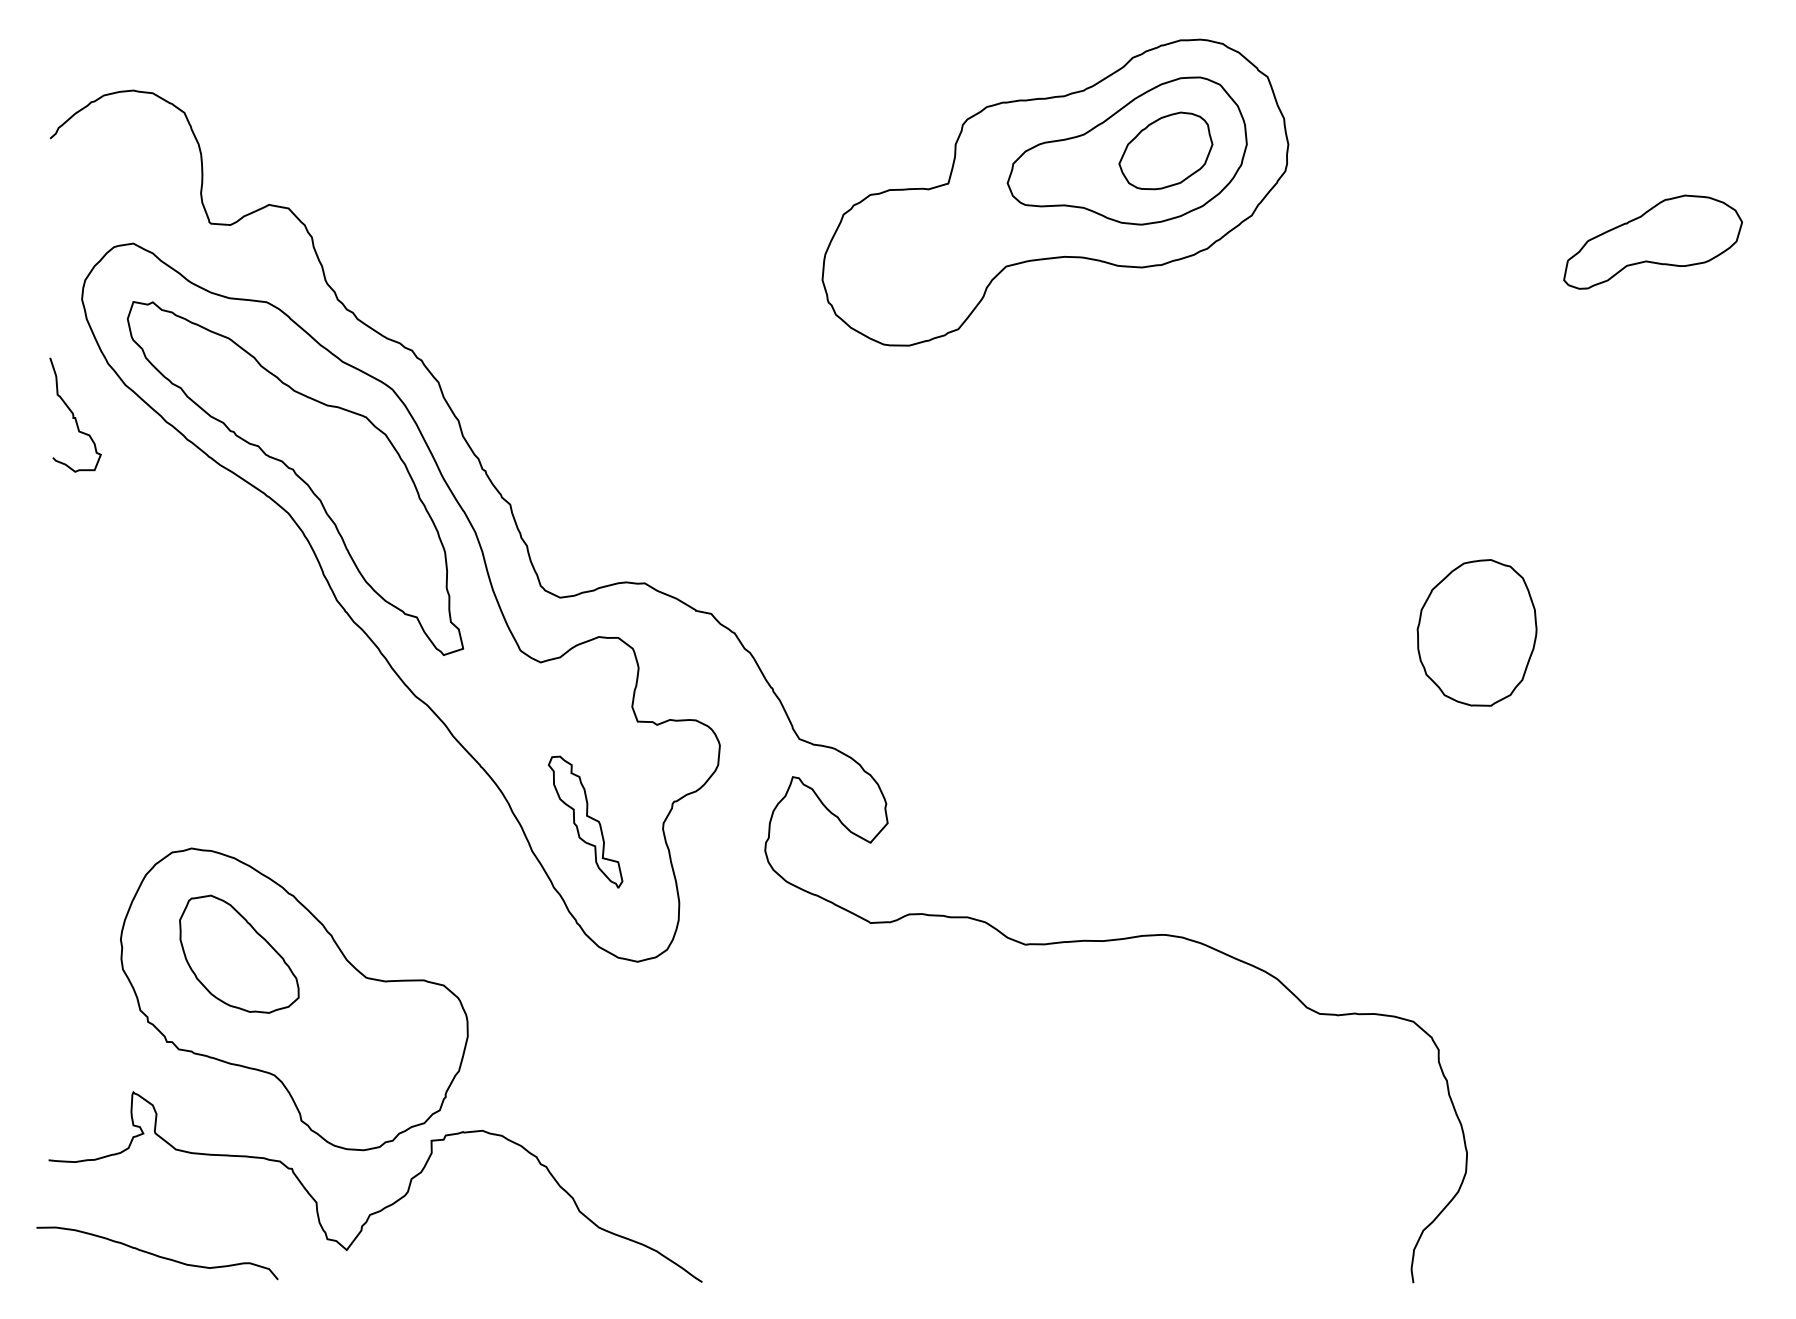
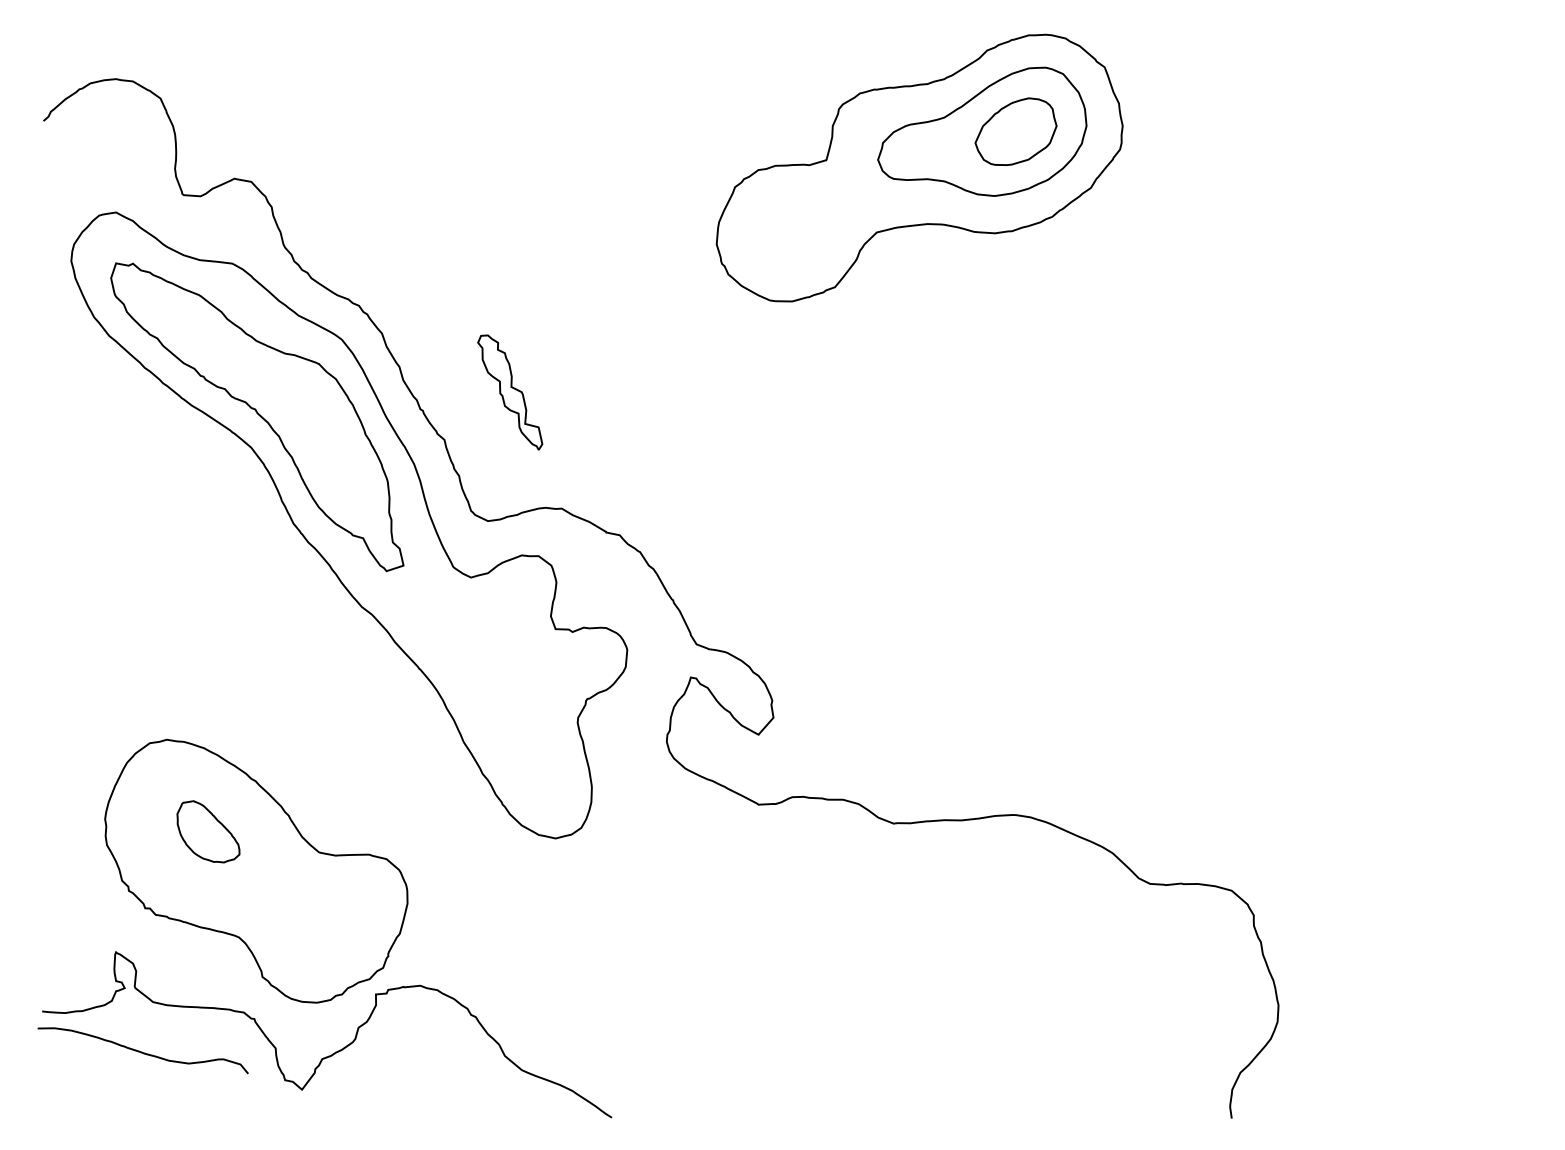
part: (1652, 241) -> (1440, 210), removed
curve: (74, 415) -> (64, 362), removed
part: (1476, 632) -> (1286, 551), removed
part: (585, 821) -> (510, 391), moved
part: (239, 953) -> (208, 831), size x0.6
curve: (156, 1254) -> (142, 1051), moved

